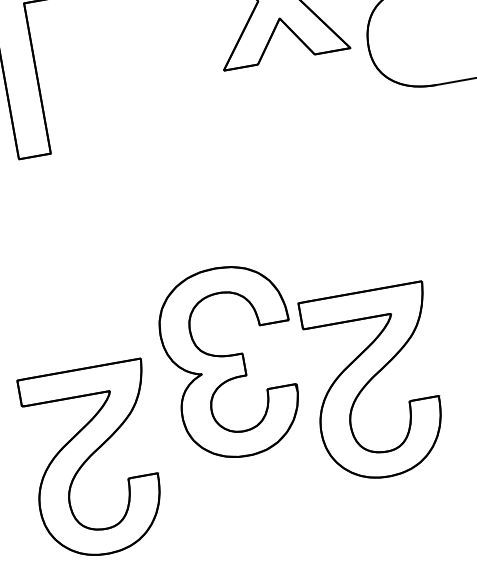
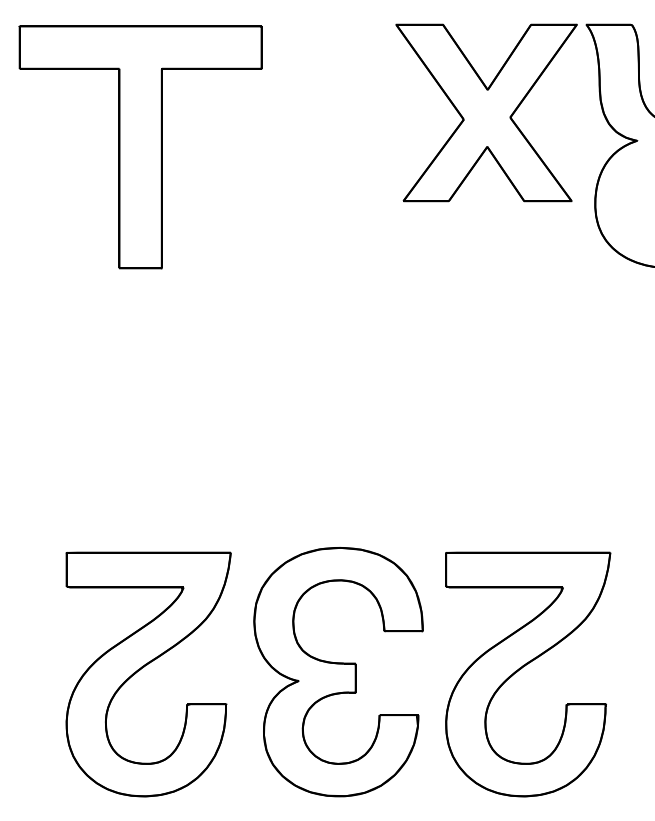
part: (230, 362) -> (338, 672), moved
part: (371, 380) -> (522, 668), moved

